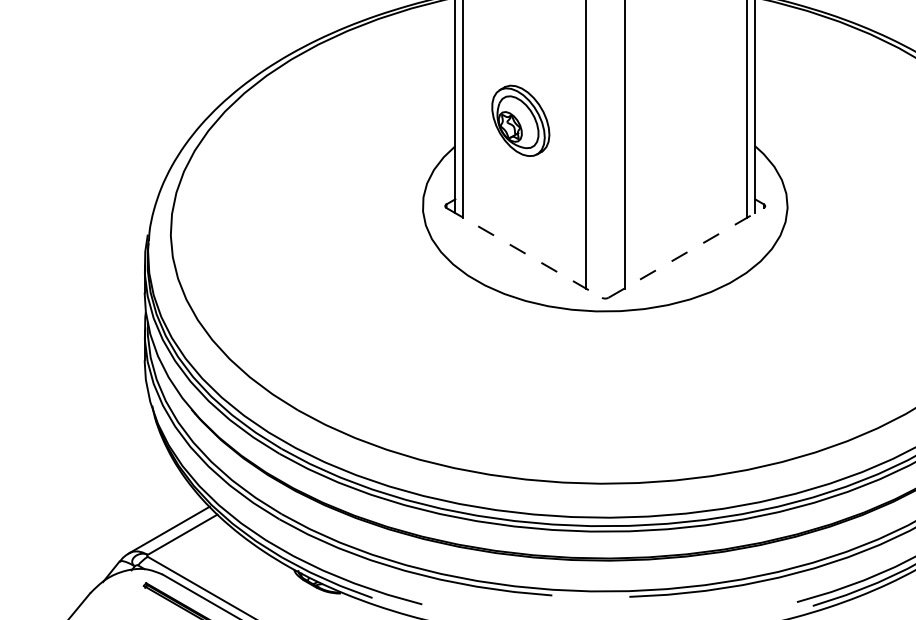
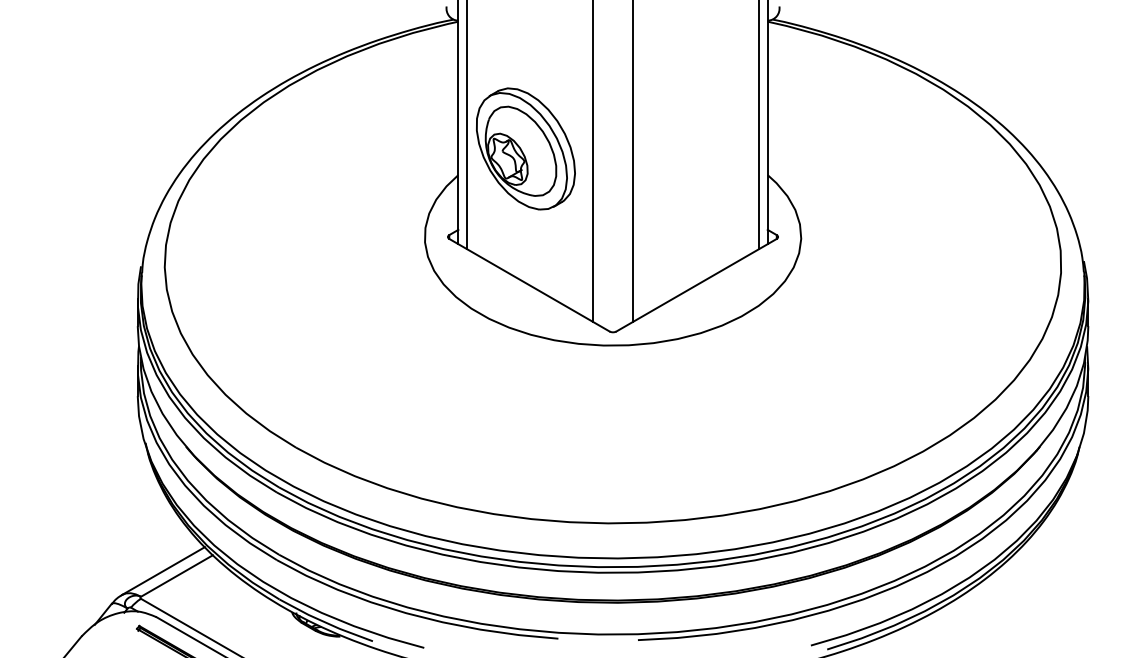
part: (520, 120) -> (525, 148), size x1.67
line: (524, 253) -> (529, 285), dashed -> solid
line: (686, 253) -> (696, 285), dashed -> solid

